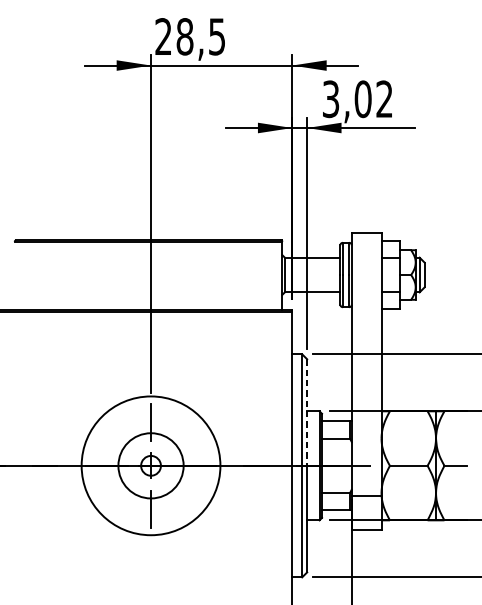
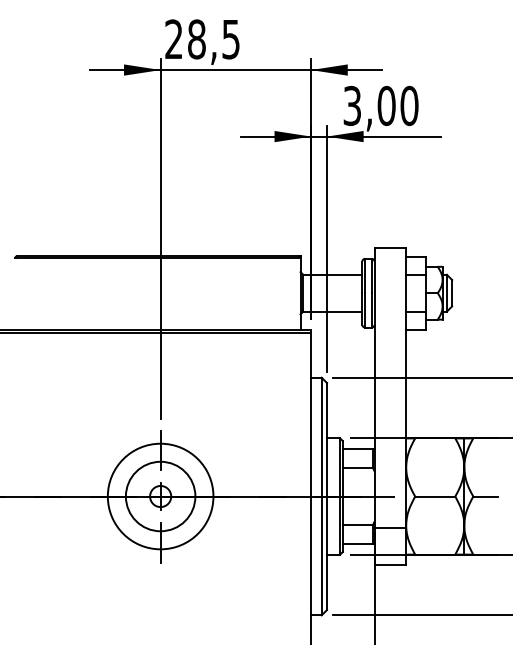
text: (384, 99) -> (409, 106), 3,02 -> 3,00
line: (306, 412) -> (326, 439), dashed -> solid
circle: (150, 465) -> (160, 496), size x0.71

